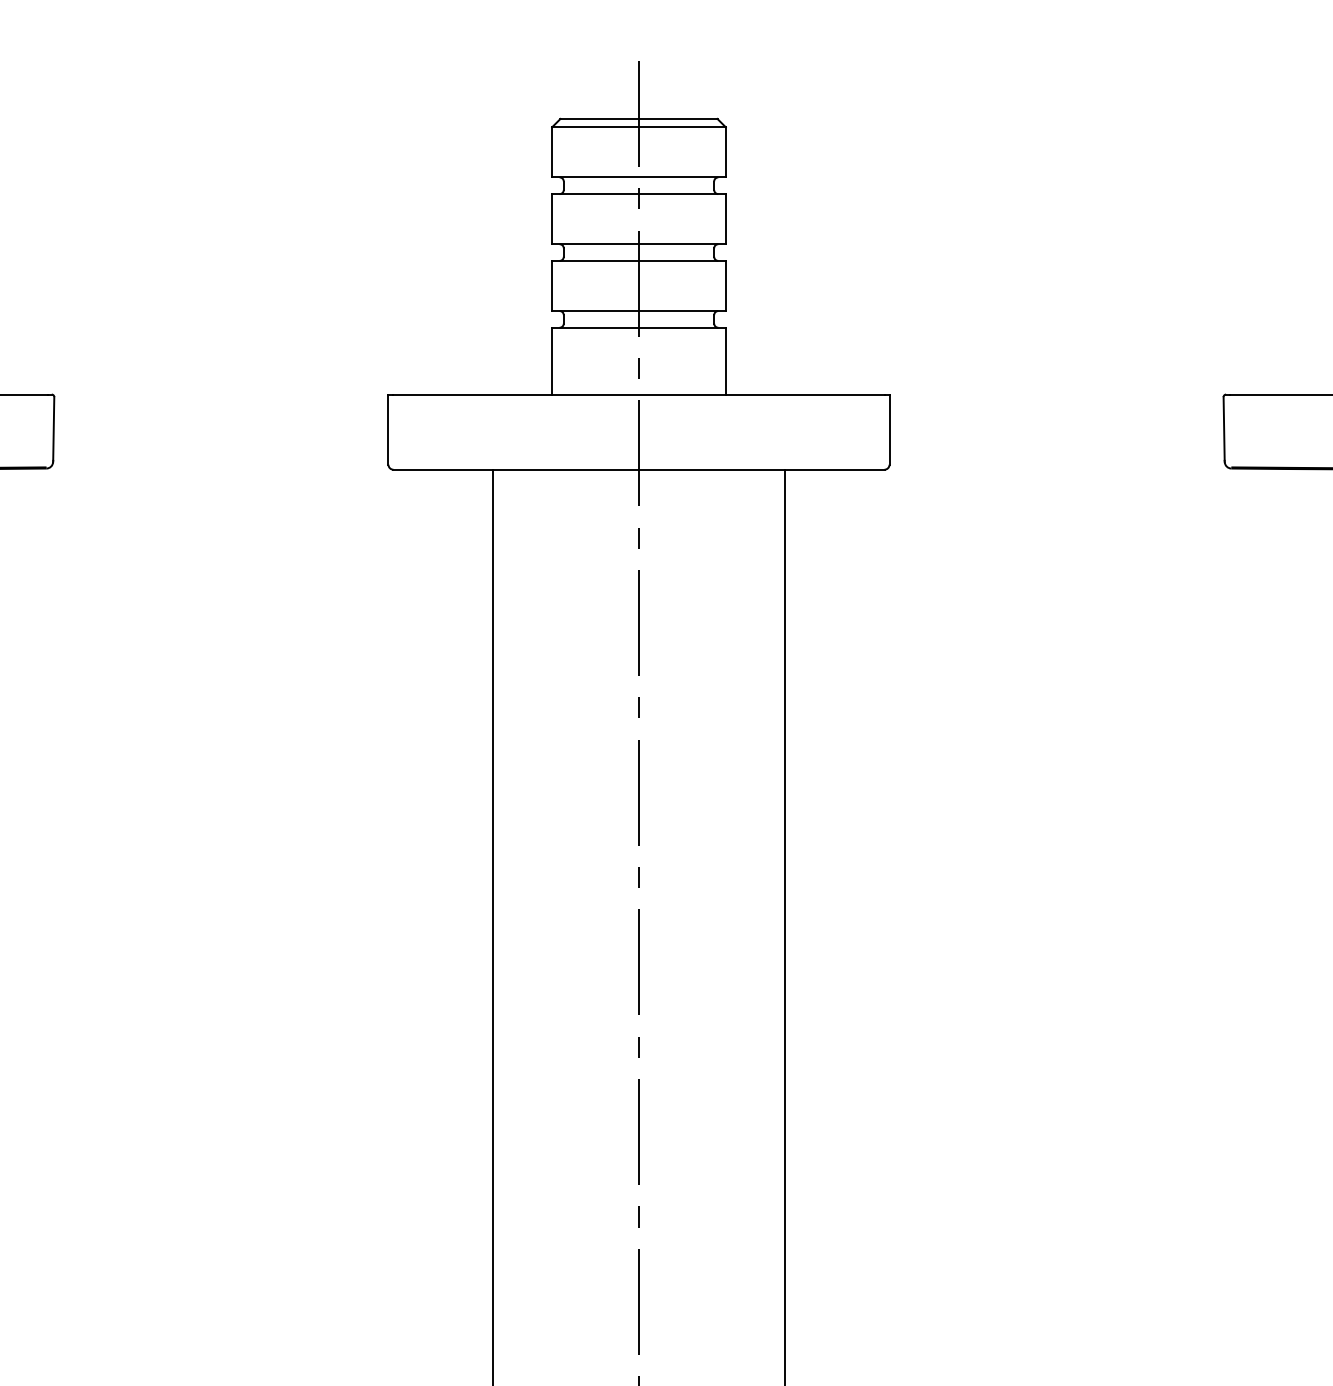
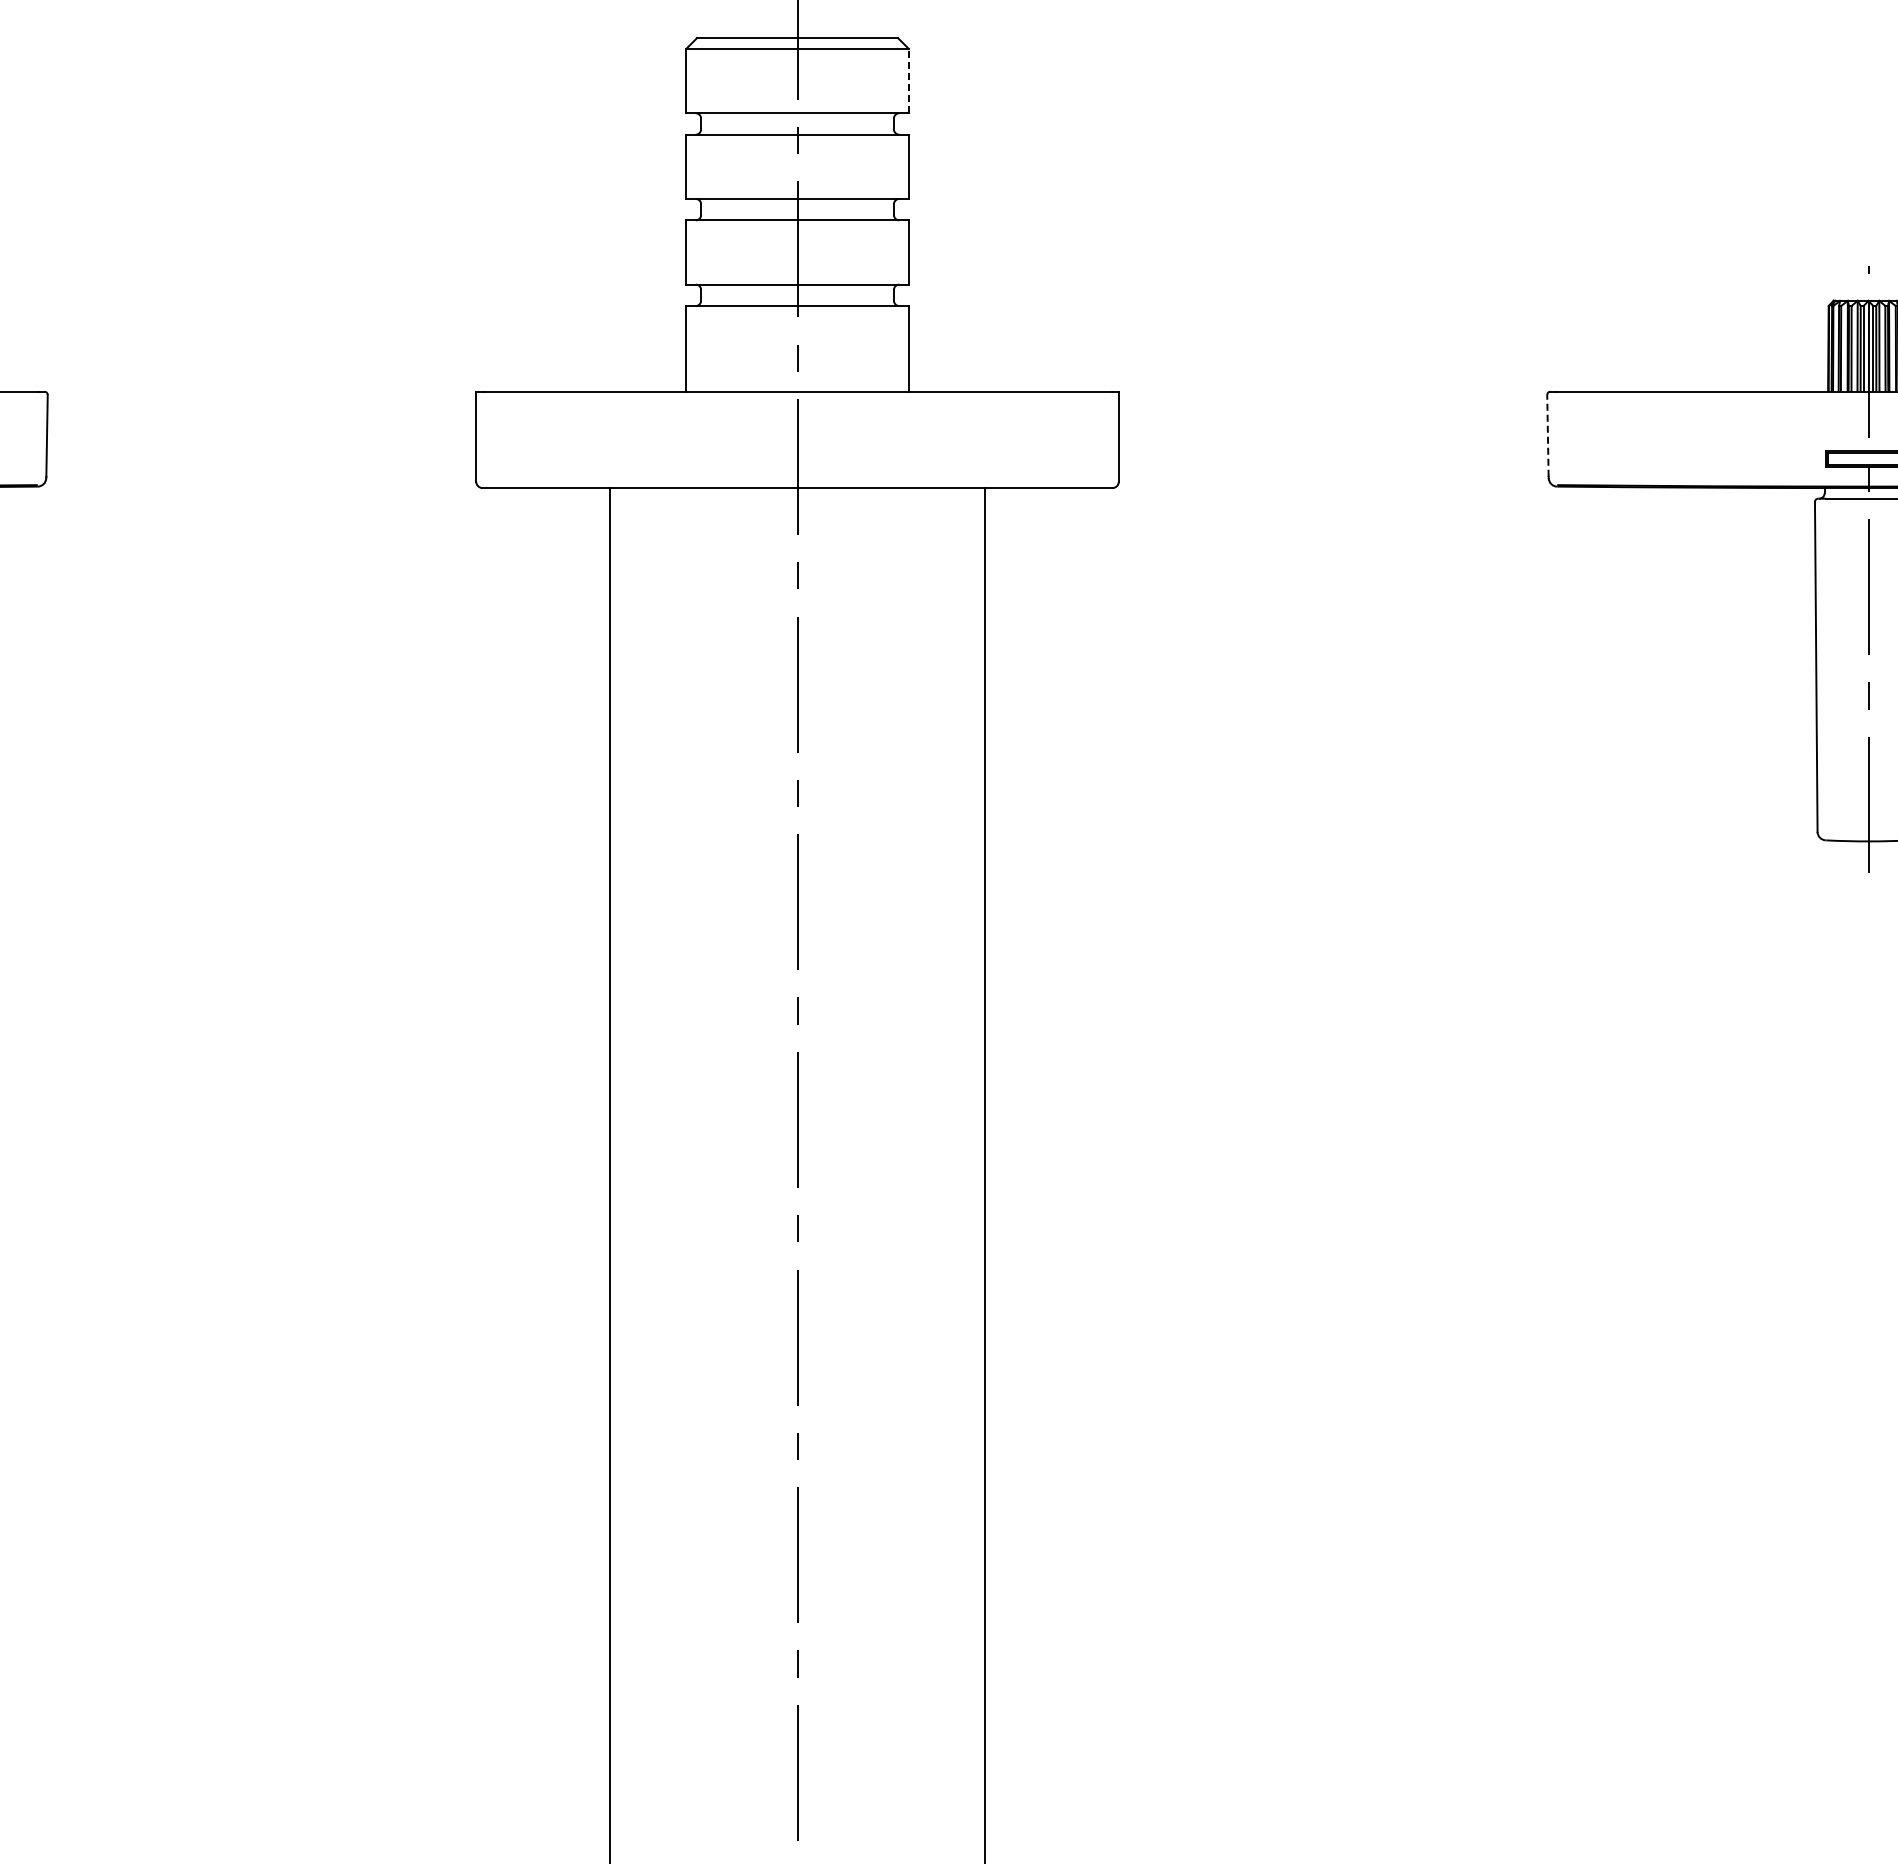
line: (725, 151) -> (908, 80), solid -> dashed
line: (1223, 428) -> (1547, 435), solid -> dashed

